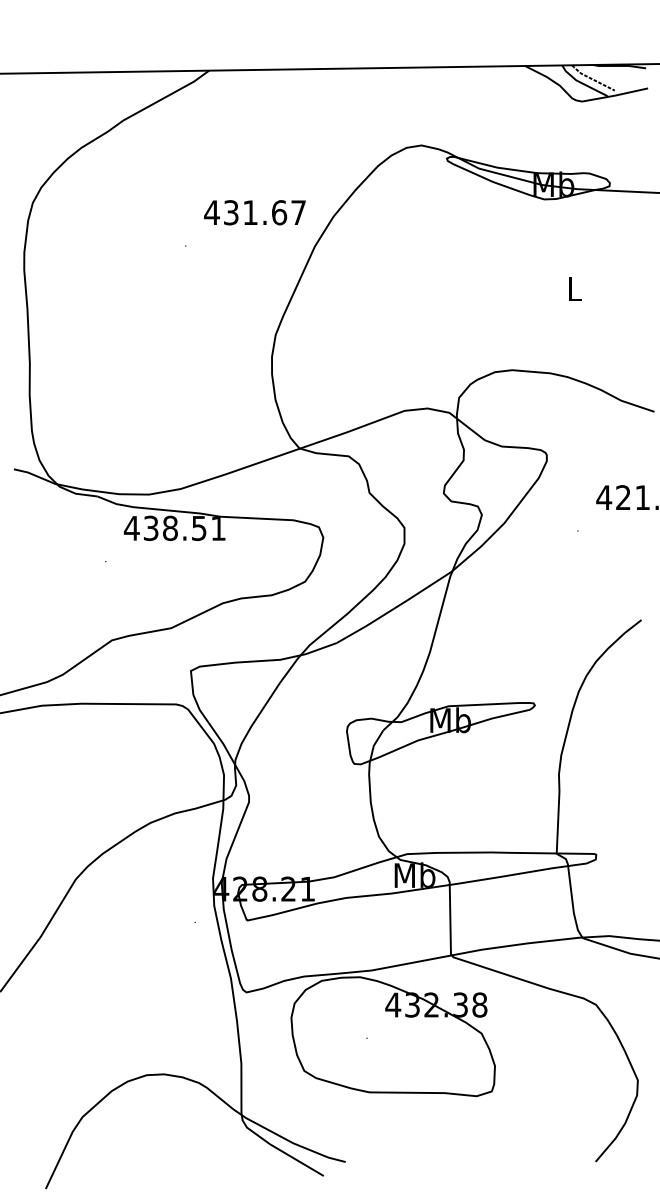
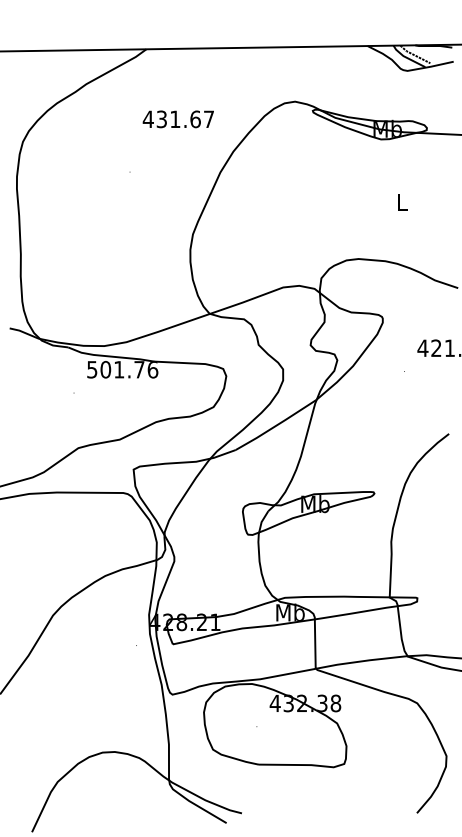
text: (254, 212) -> (178, 119), moved
text: (174, 528) -> (122, 369), 438.51 -> 501.76

